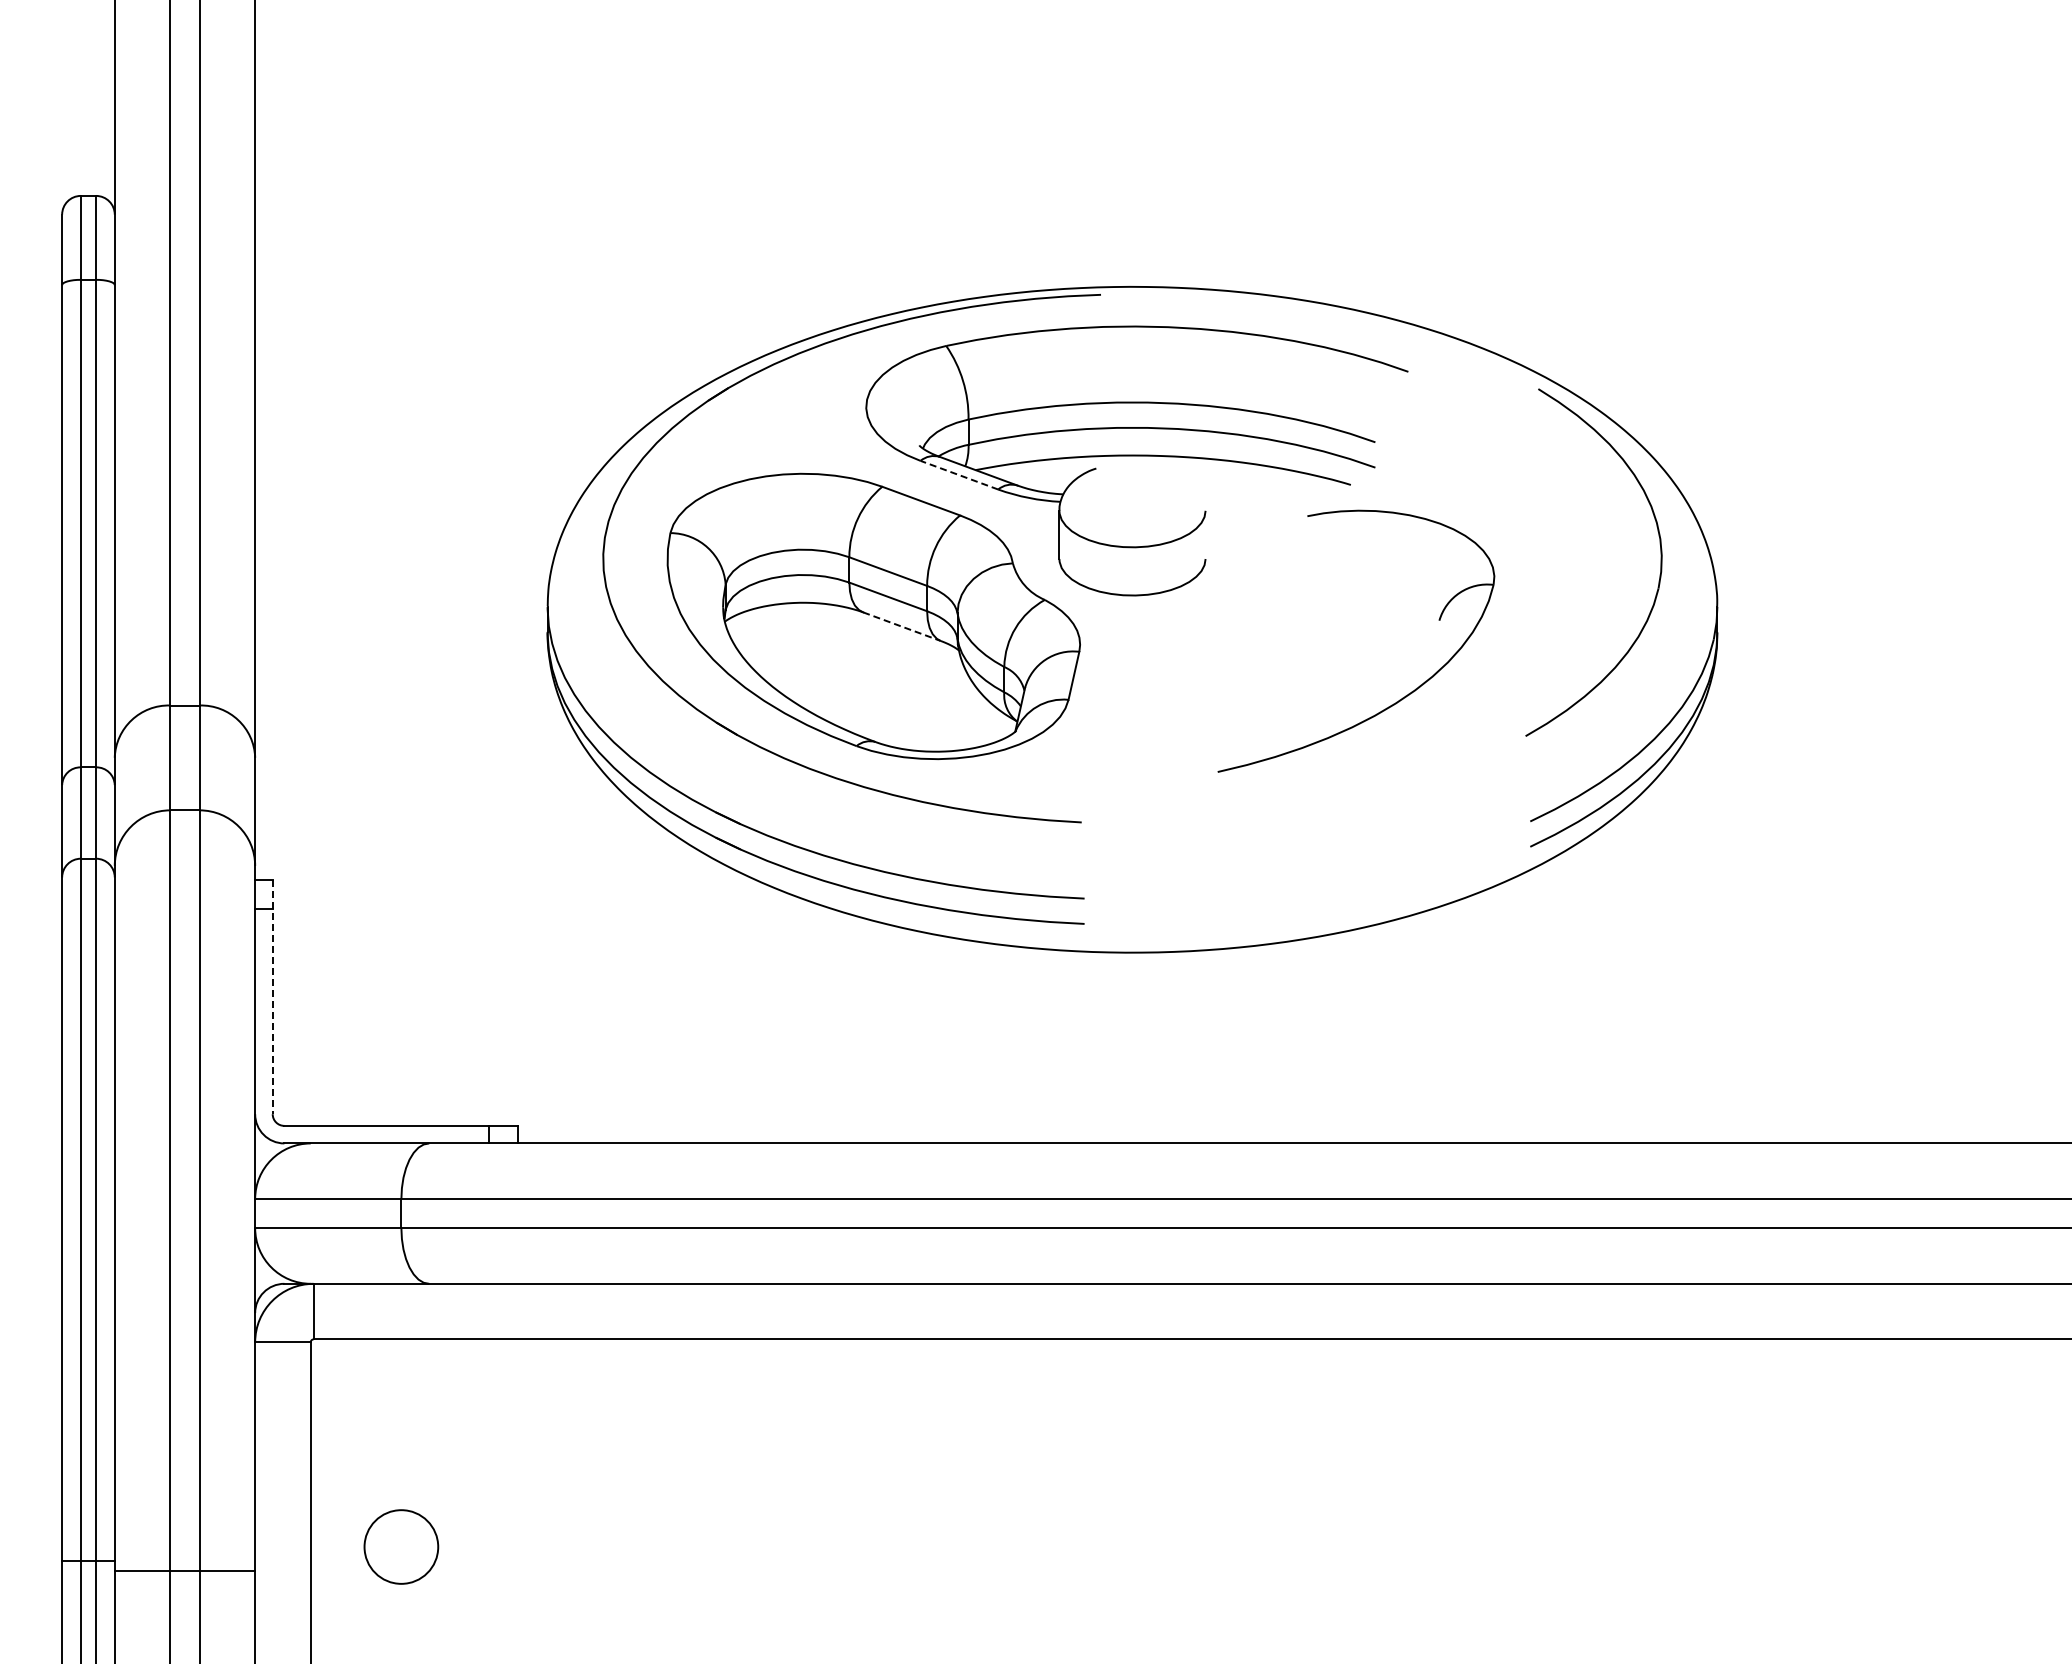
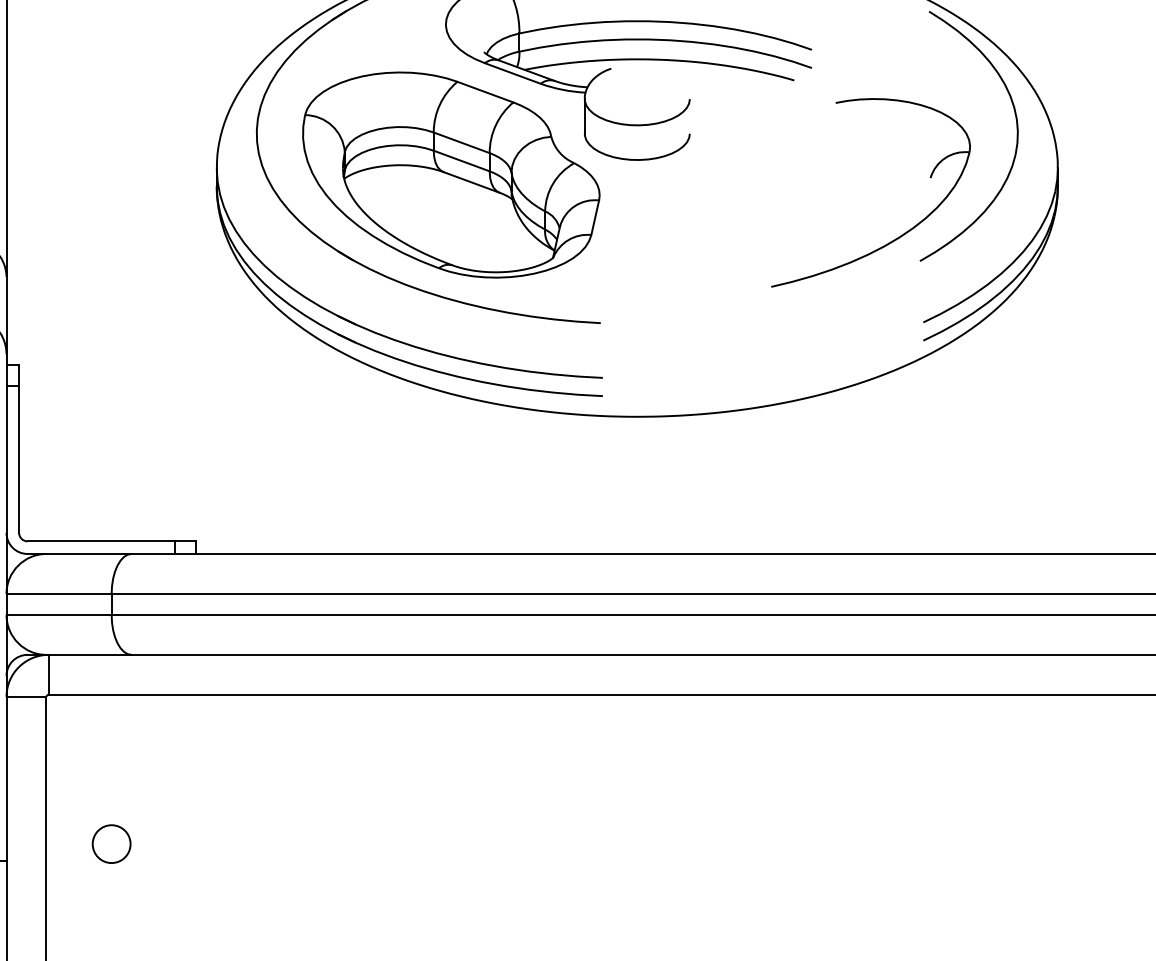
line: (958, 475) -> (512, 73), dashed -> solid
line: (902, 626) -> (471, 182), dashed -> solid
part: (1396, 701) -> (899, 236), moved
line: (272, 997) -> (18, 449), dashed -> solid
circle: (401, 1546) -> (111, 843), size x0.71

